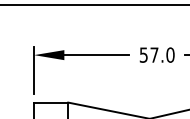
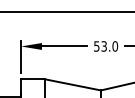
text: (153, 55) -> (103, 46), 57.0 -> 53.0

